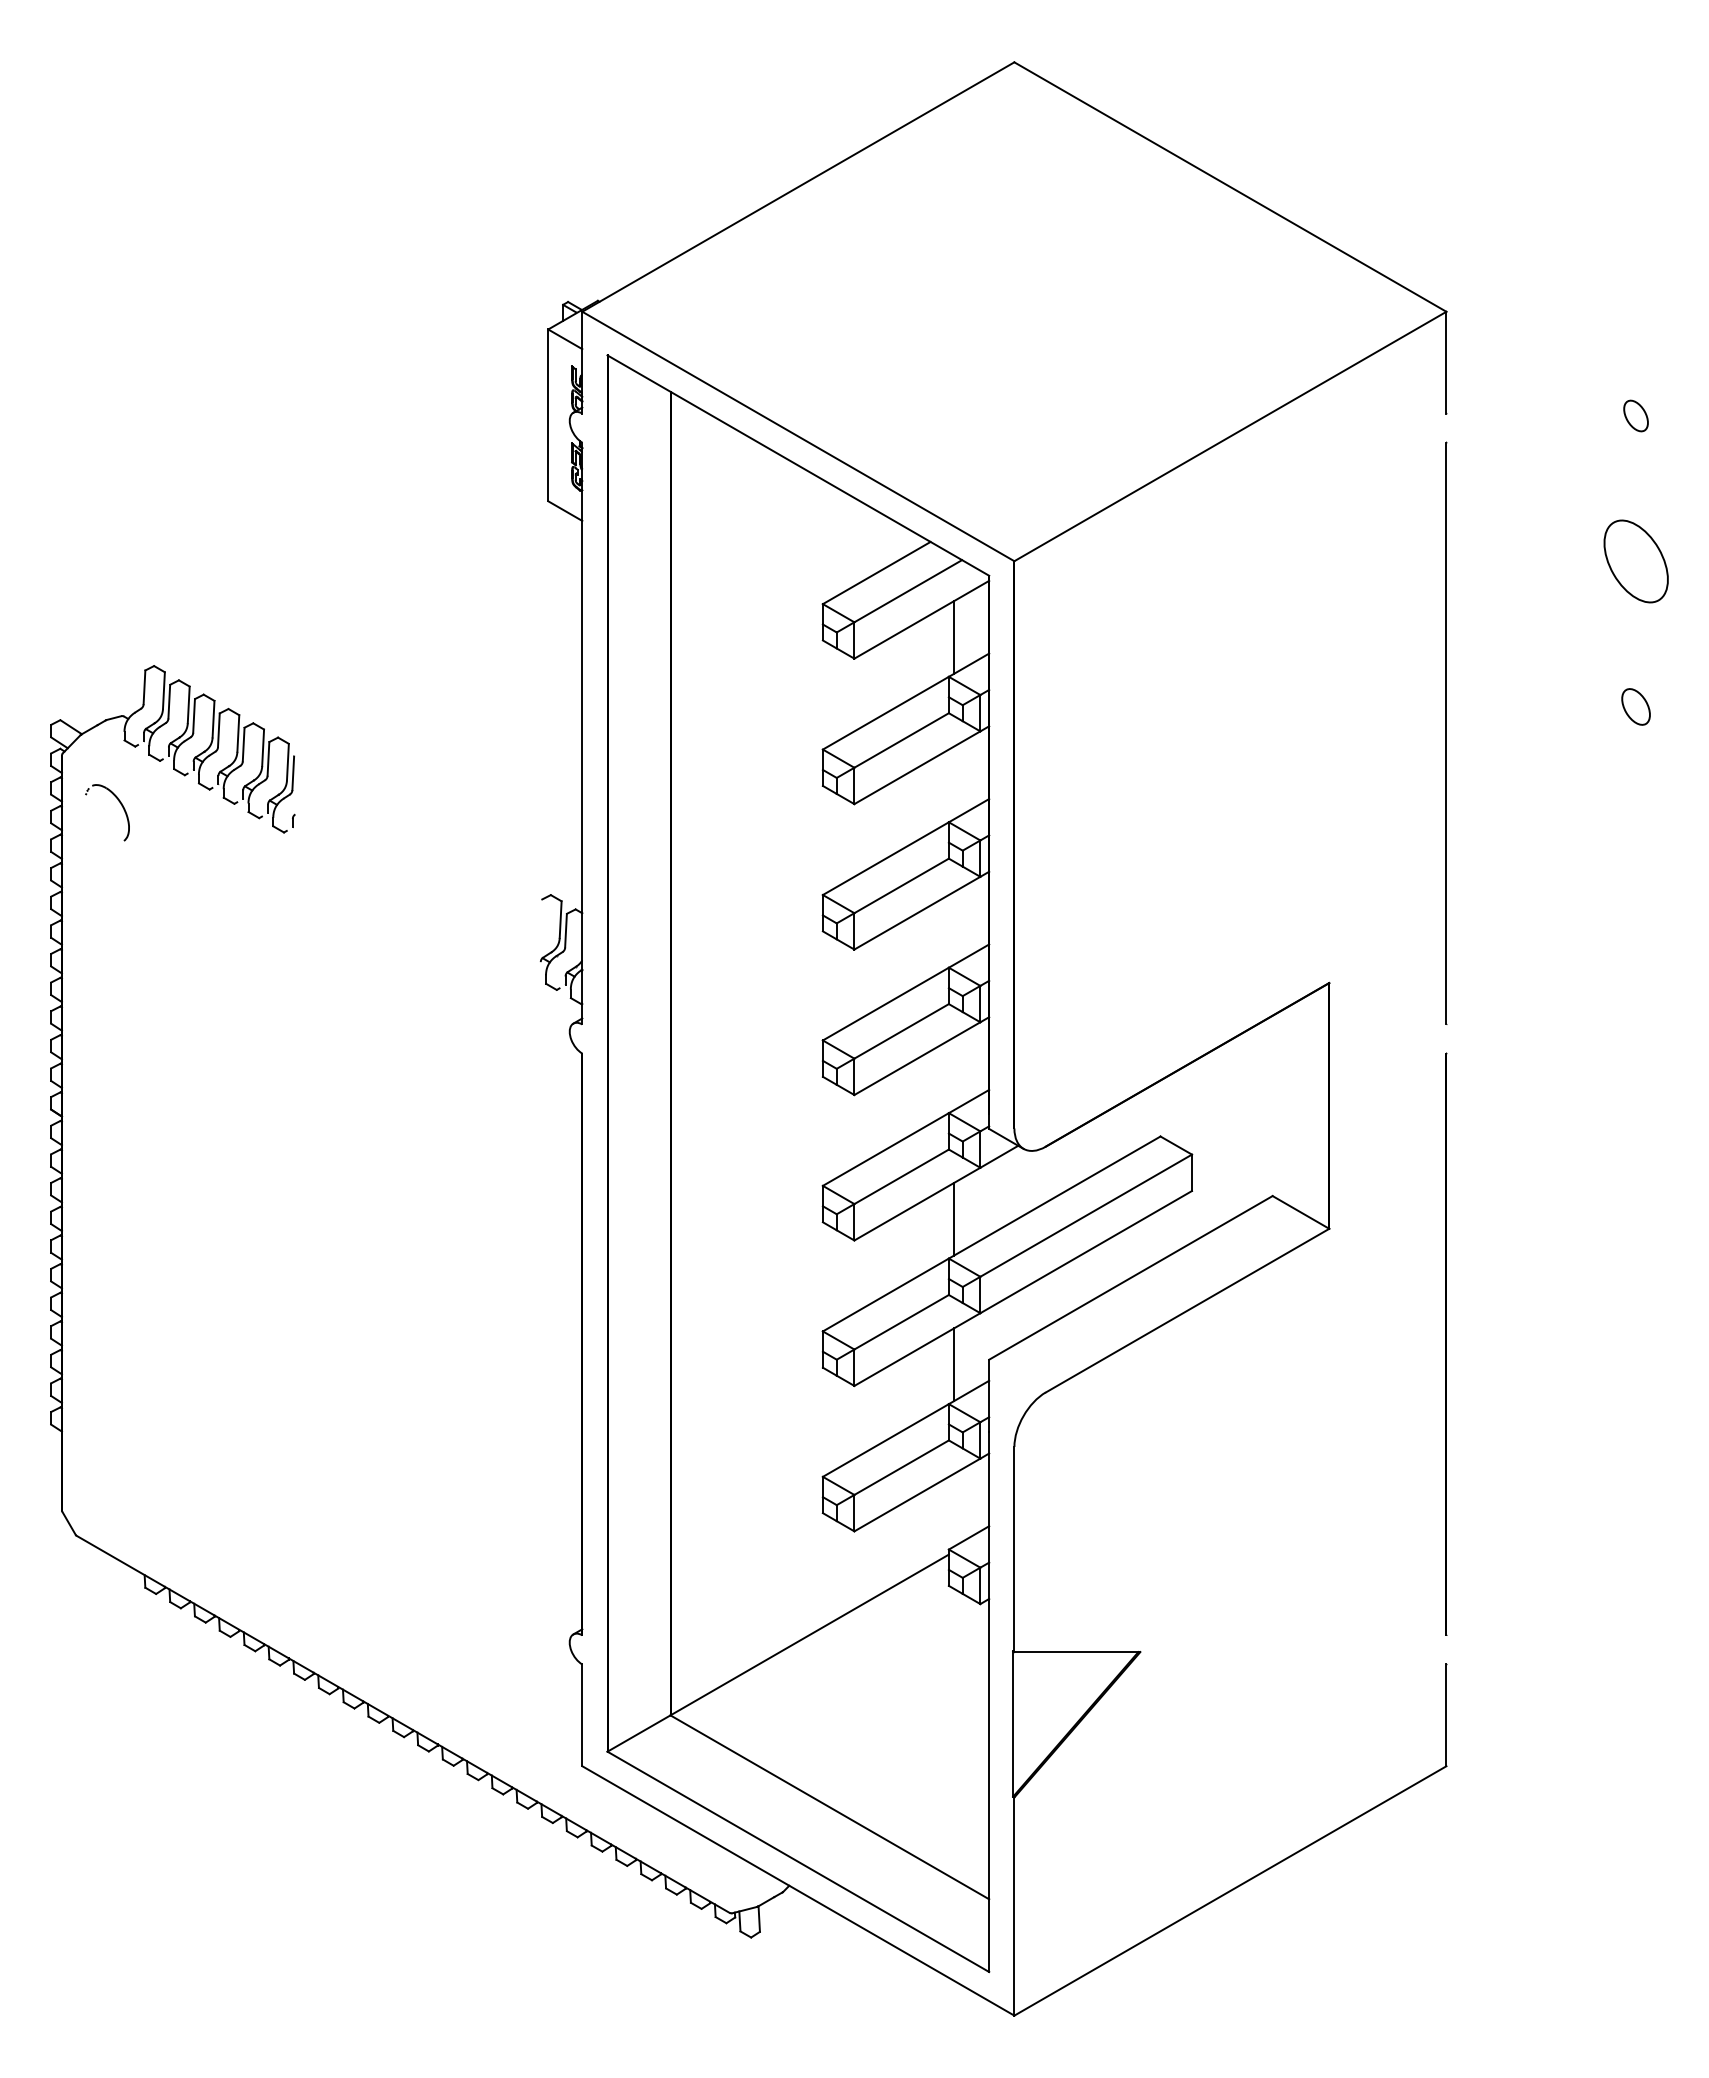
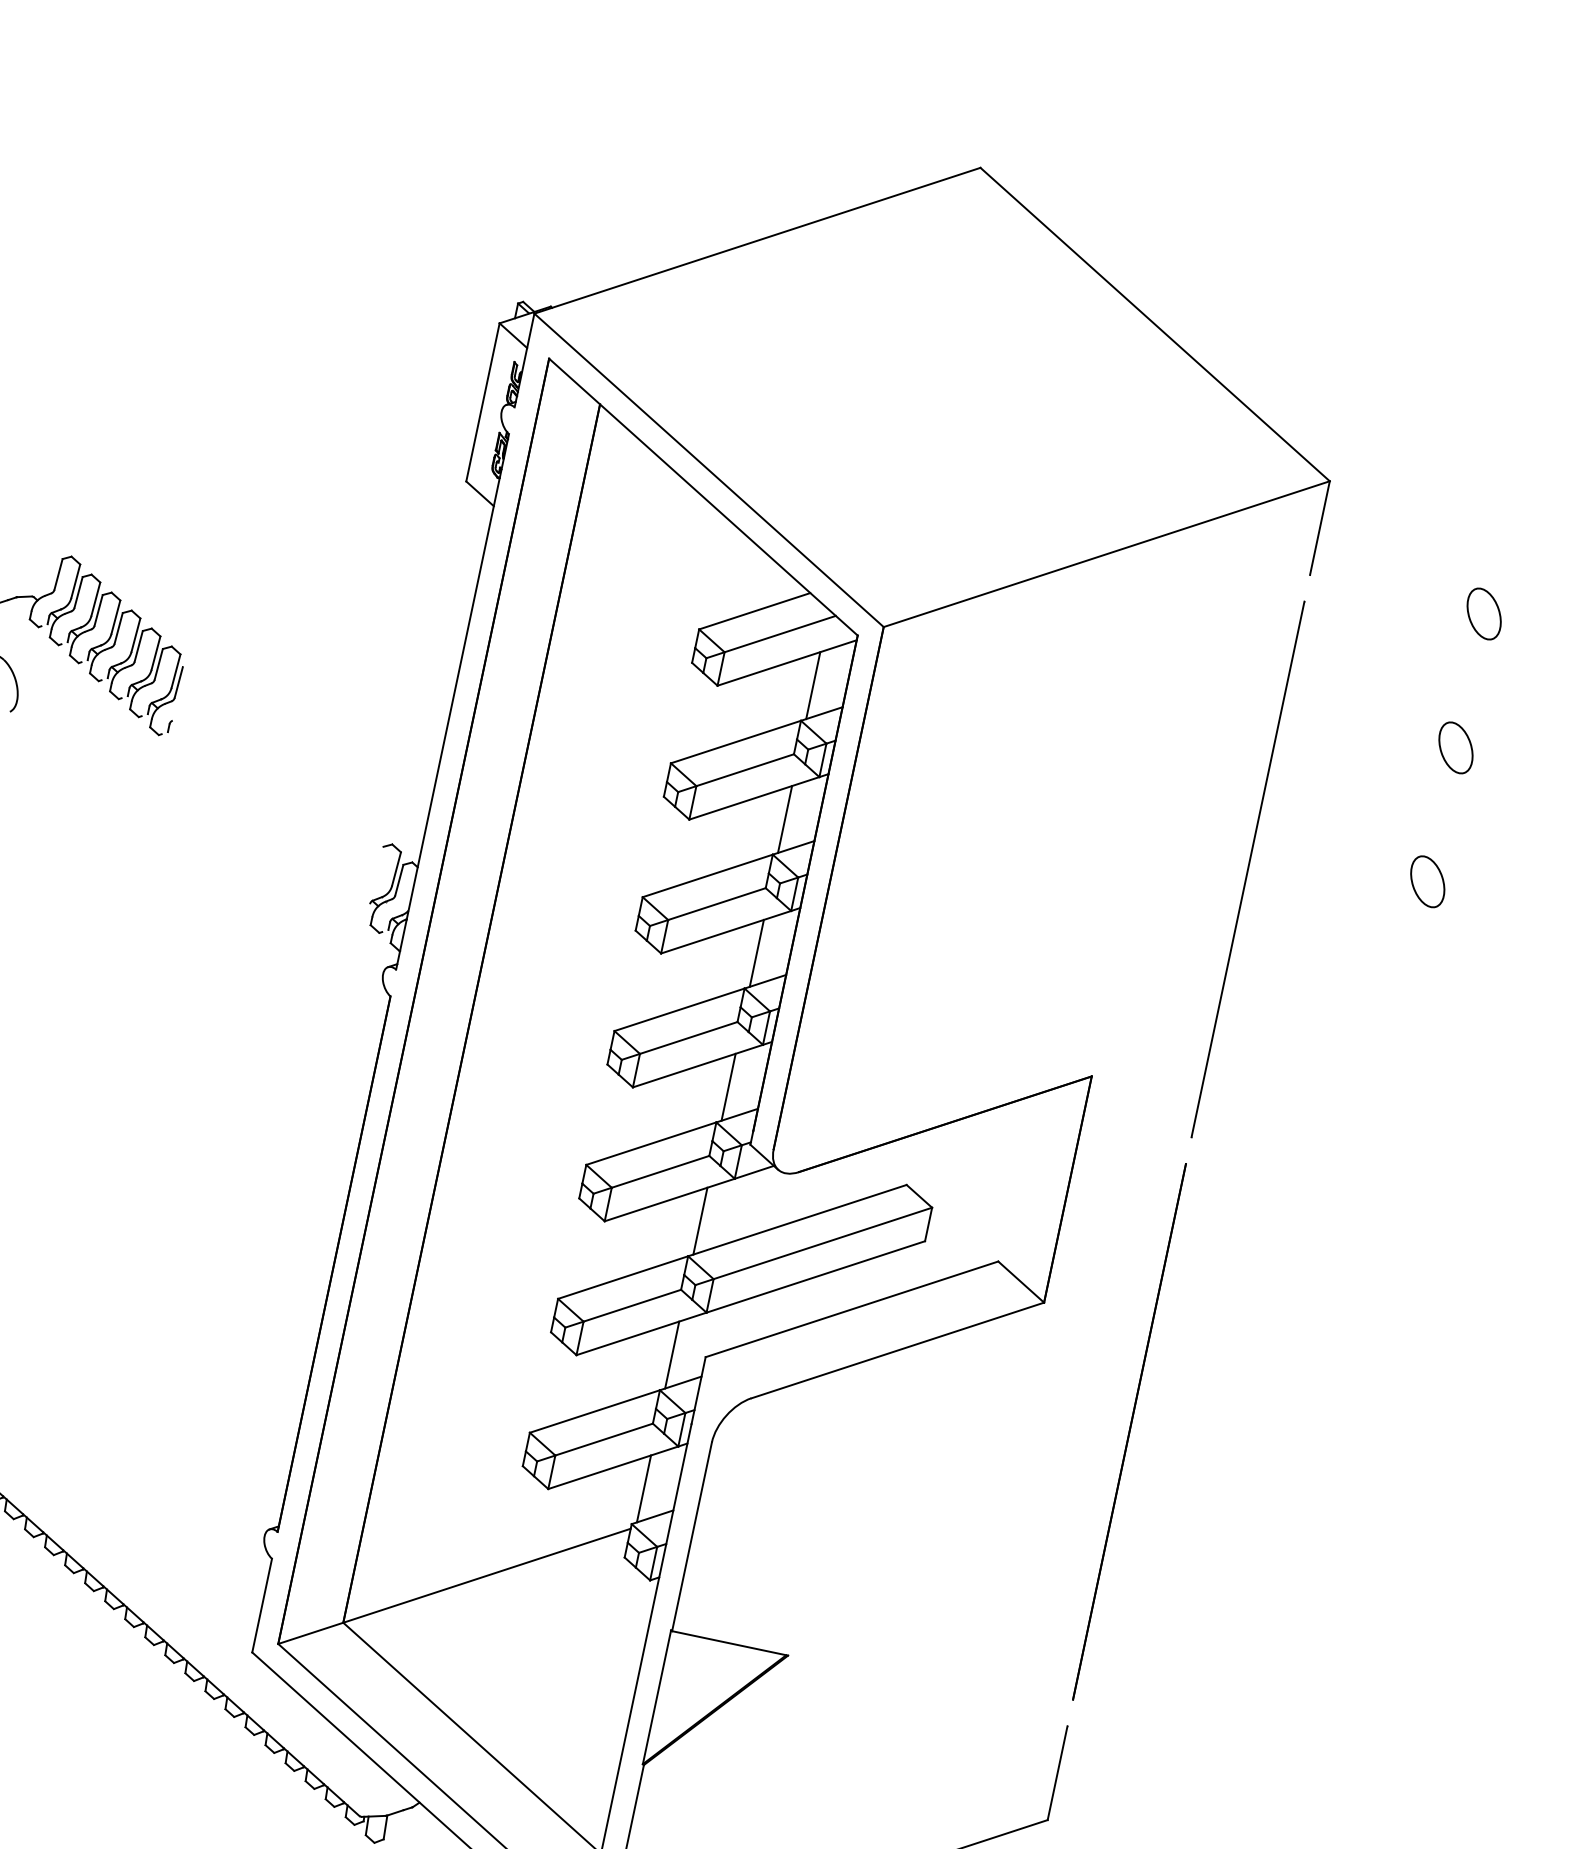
part: (1635, 415) -> (1483, 613), size x1.67
part: (1635, 561) -> (1455, 747), size x0.62
part: (1635, 706) -> (1427, 881), size x1.43
line: (953, 782) -> (784, 818), added
line: (953, 928) -> (756, 953), added
line: (953, 1073) -> (728, 1086), added
line: (953, 1509) -> (643, 1488), added

